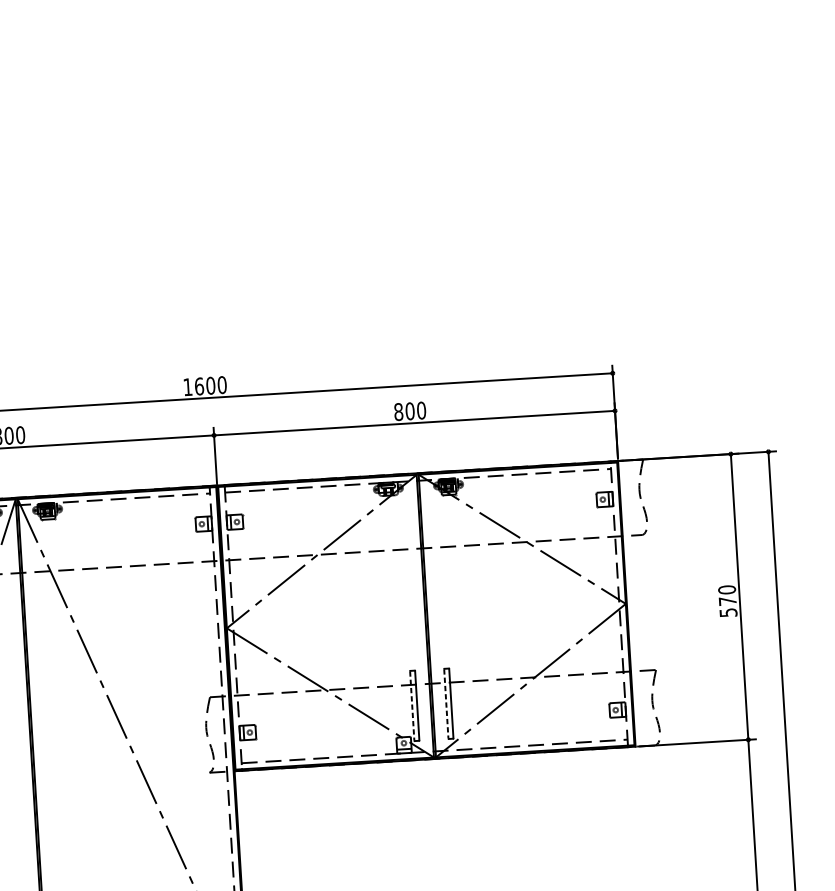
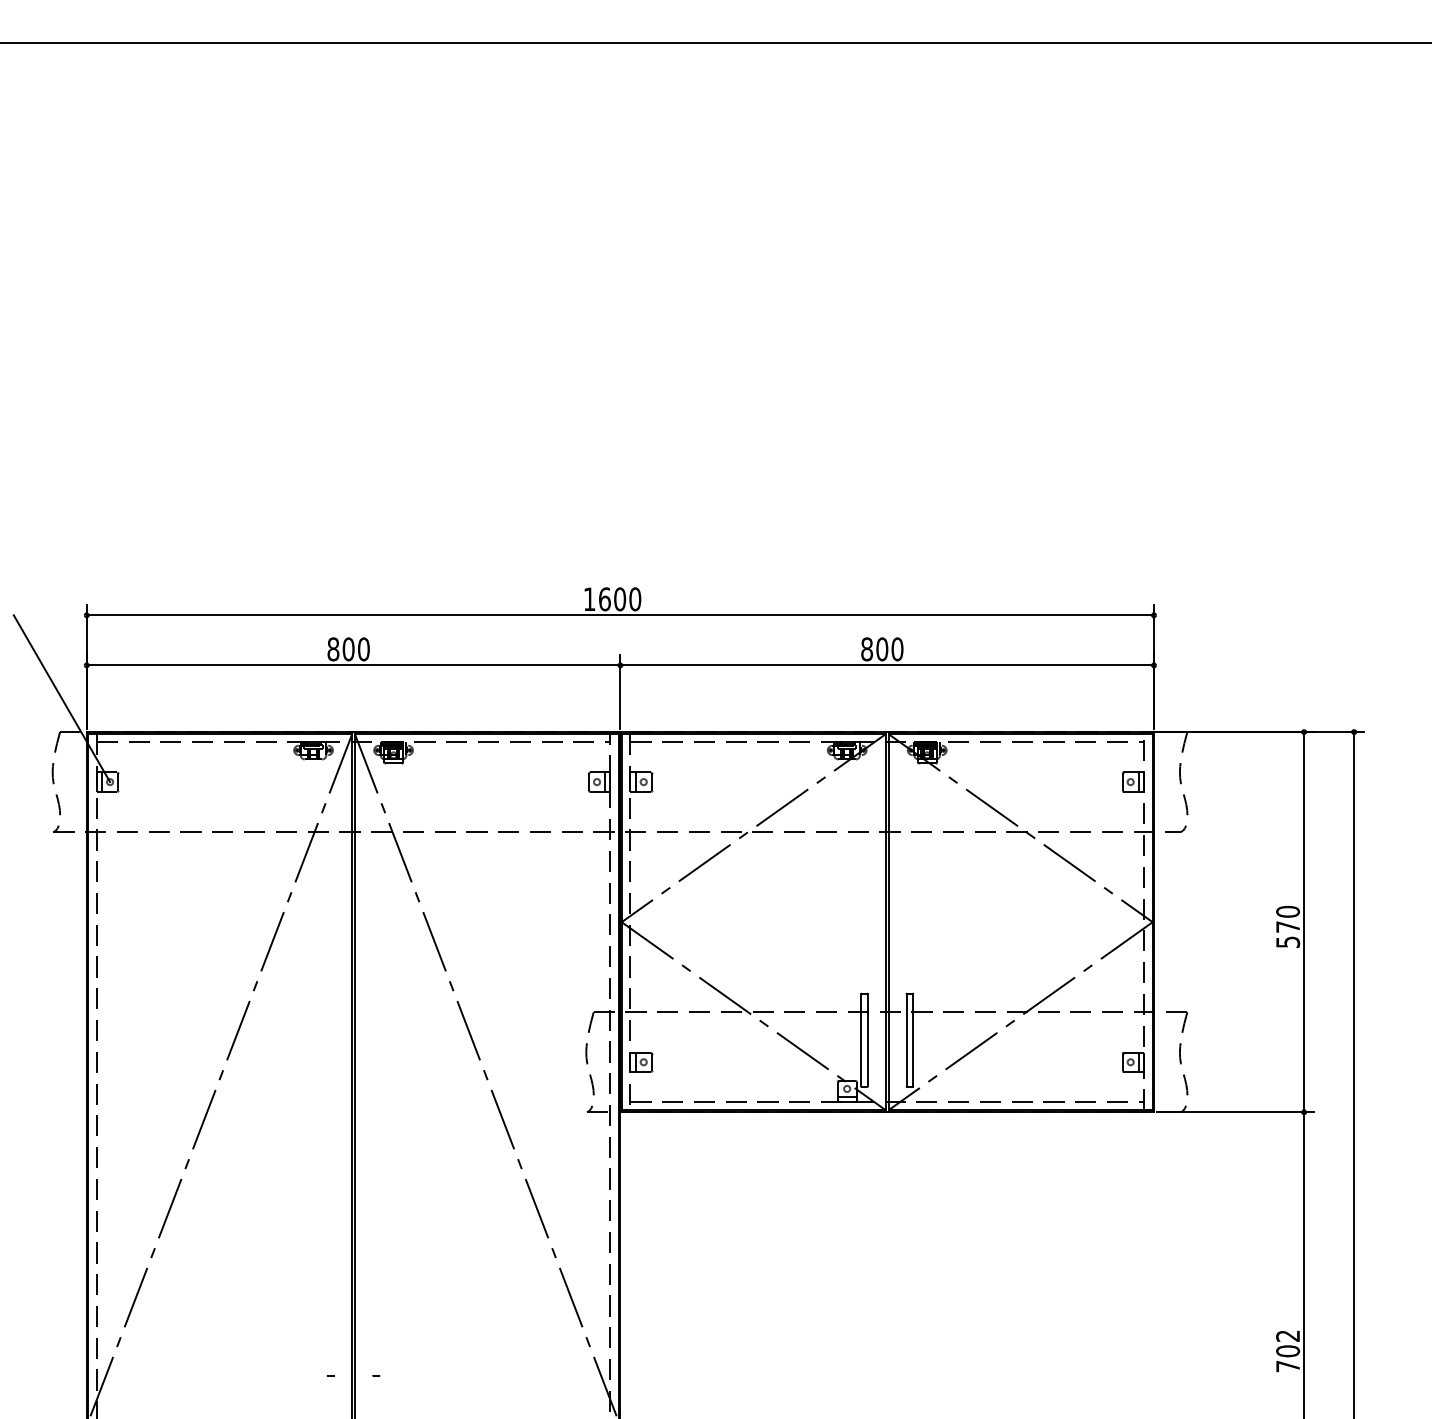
line: (446, 704) -> (906, 1040), dashed -> solid
line: (412, 706) -> (861, 1040), dashed -> solid

